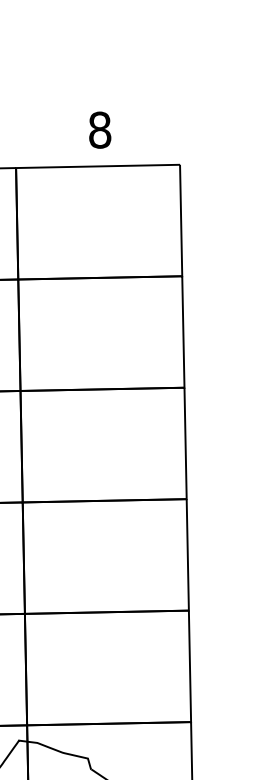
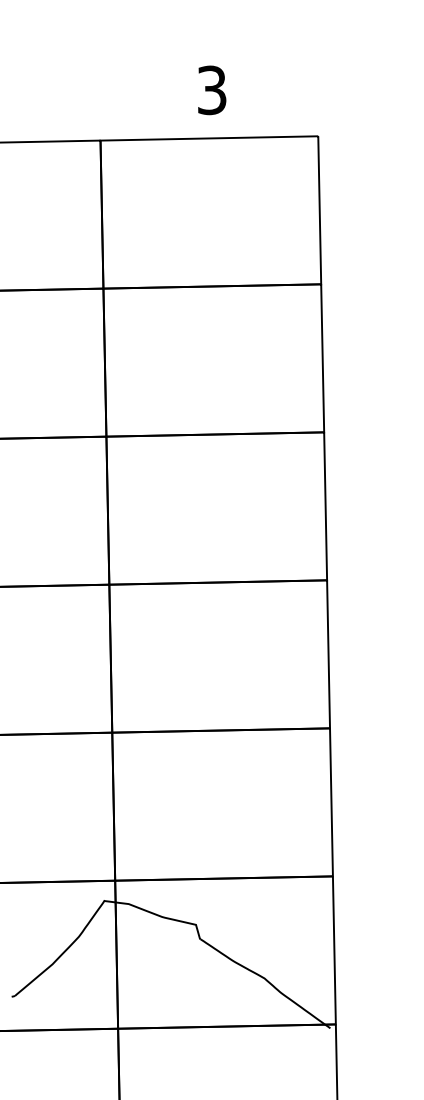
text: (99, 130) -> (211, 90), 8 -> 3

